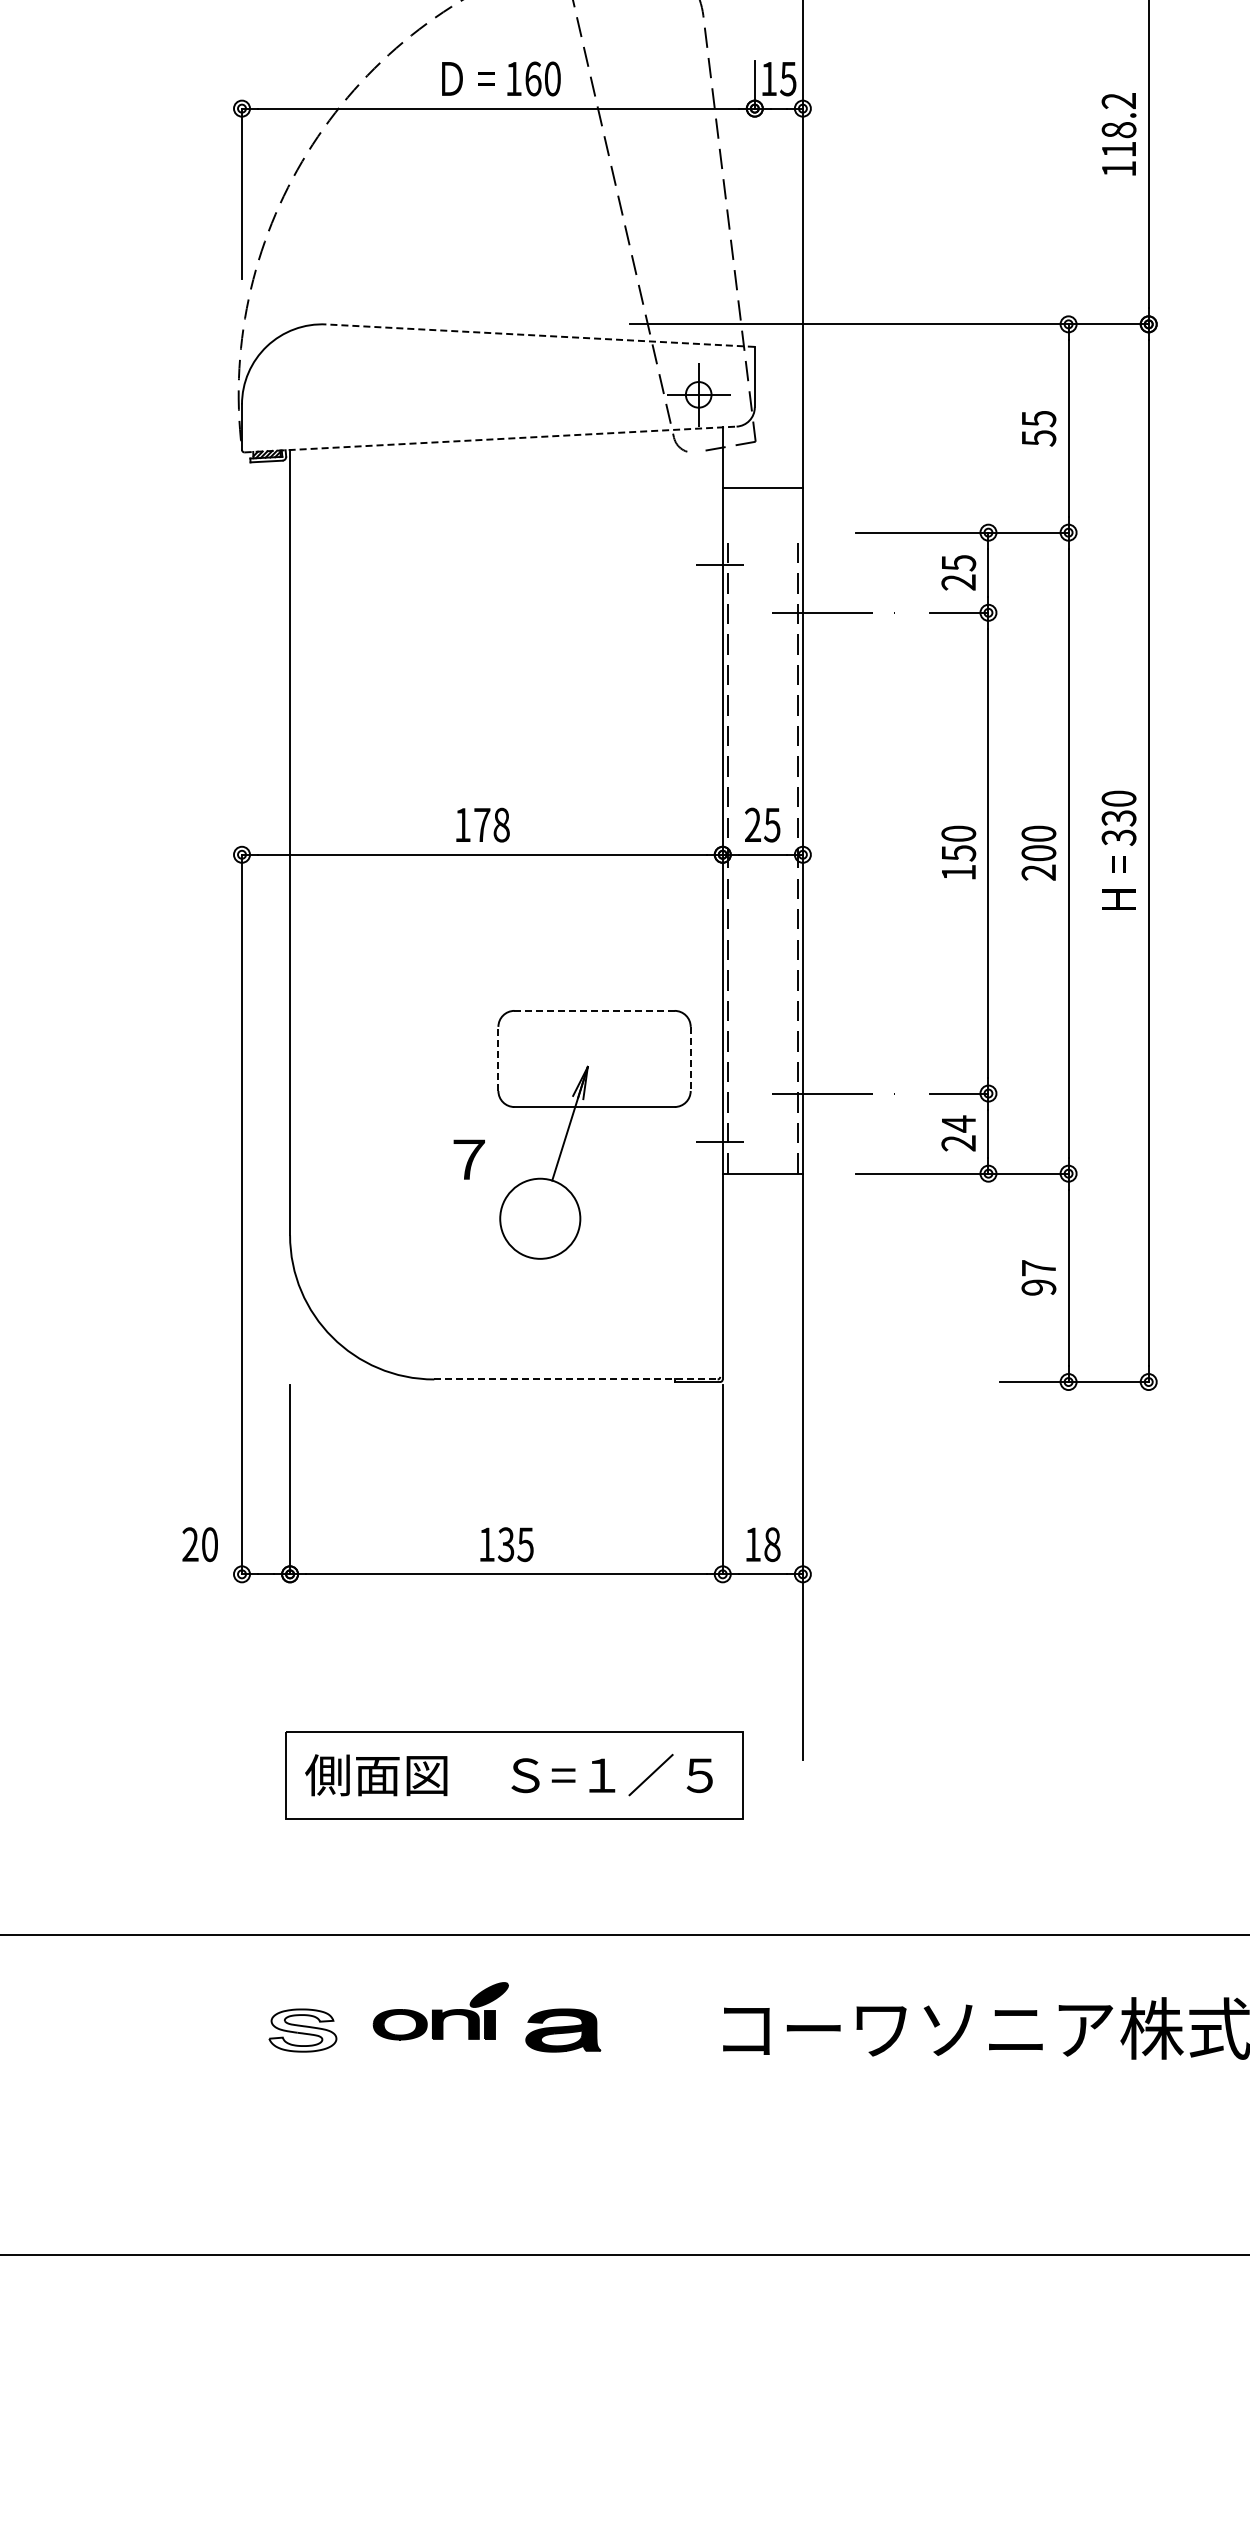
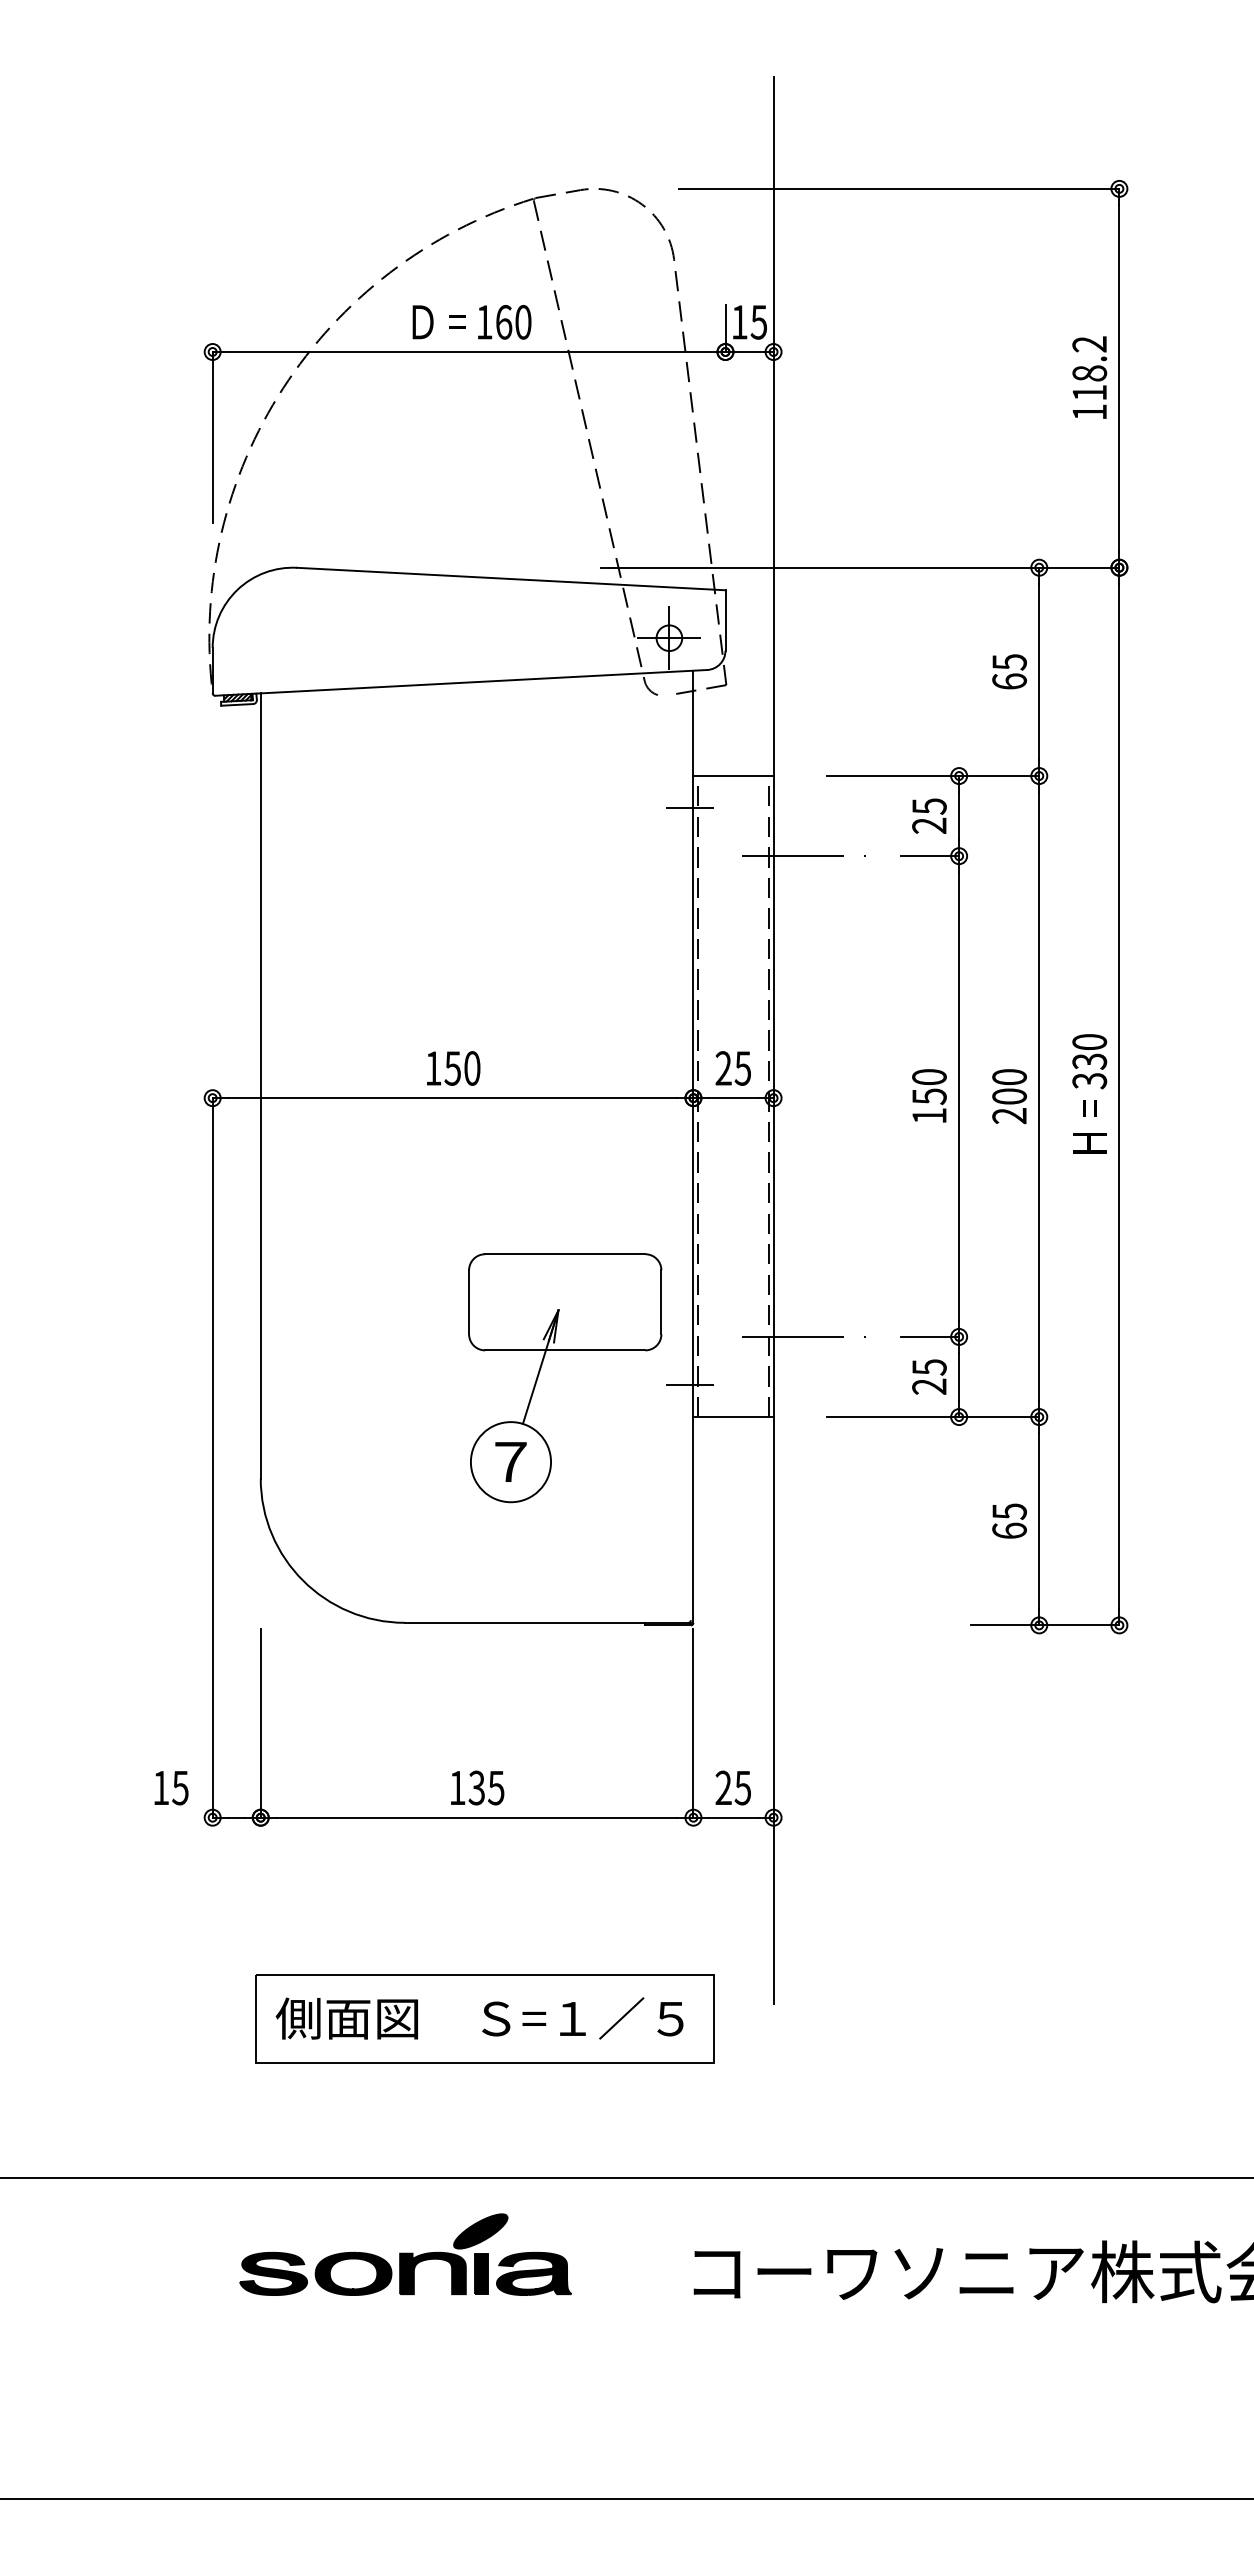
line: (540, 336) -> (511, 579), dashed -> solid
text: (1038, 438) -> (1009, 681), 55 -> 65
line: (490, 439) -> (461, 682), dashed -> solid
line: (762, 488) -> (733, 776), moved
text: (491, 825) -> (462, 1068), 178 -> 150
line: (594, 1011) -> (565, 1254), dashed -> solid
line: (498, 1058) -> (469, 1301), dashed -> solid
line: (690, 1059) -> (661, 1302), dashed -> solid
text: (958, 1124) -> (929, 1367), 24 -> 25
text: (468, 1159) -> (510, 1461), moved
text: (1038, 1277) -> (1009, 1520), 97 -> 65
line: (576, 1379) -> (547, 1622), dashed -> solid
text: (199, 1544) -> (170, 1787), 20 -> 15
text: (762, 1544) -> (733, 1787), 18 -> 25
part: (440, 2011) -> (411, 2254), size x1.43
fill: (302, 2030) -> (273, 2273), added

